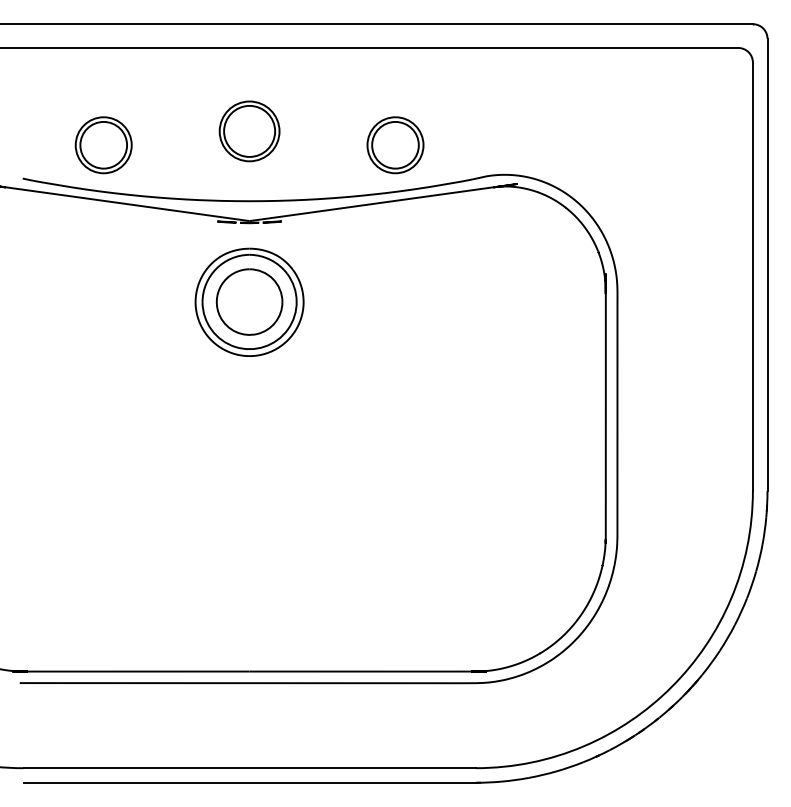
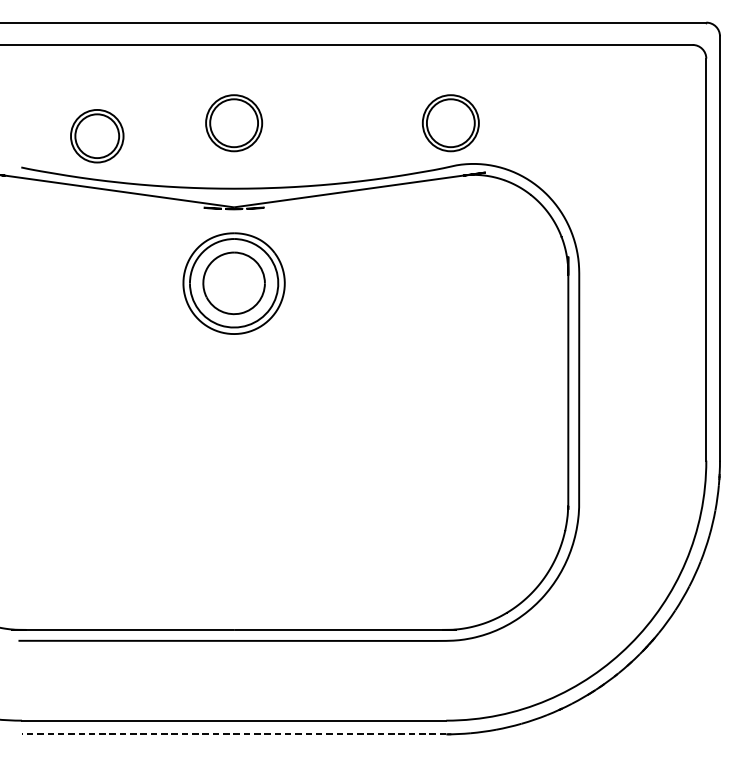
part: (480, 131) -> (450, 123), added
part: (395, 145) -> (371, 136), removed
line: (249, 782) -> (234, 734), solid -> dashed

